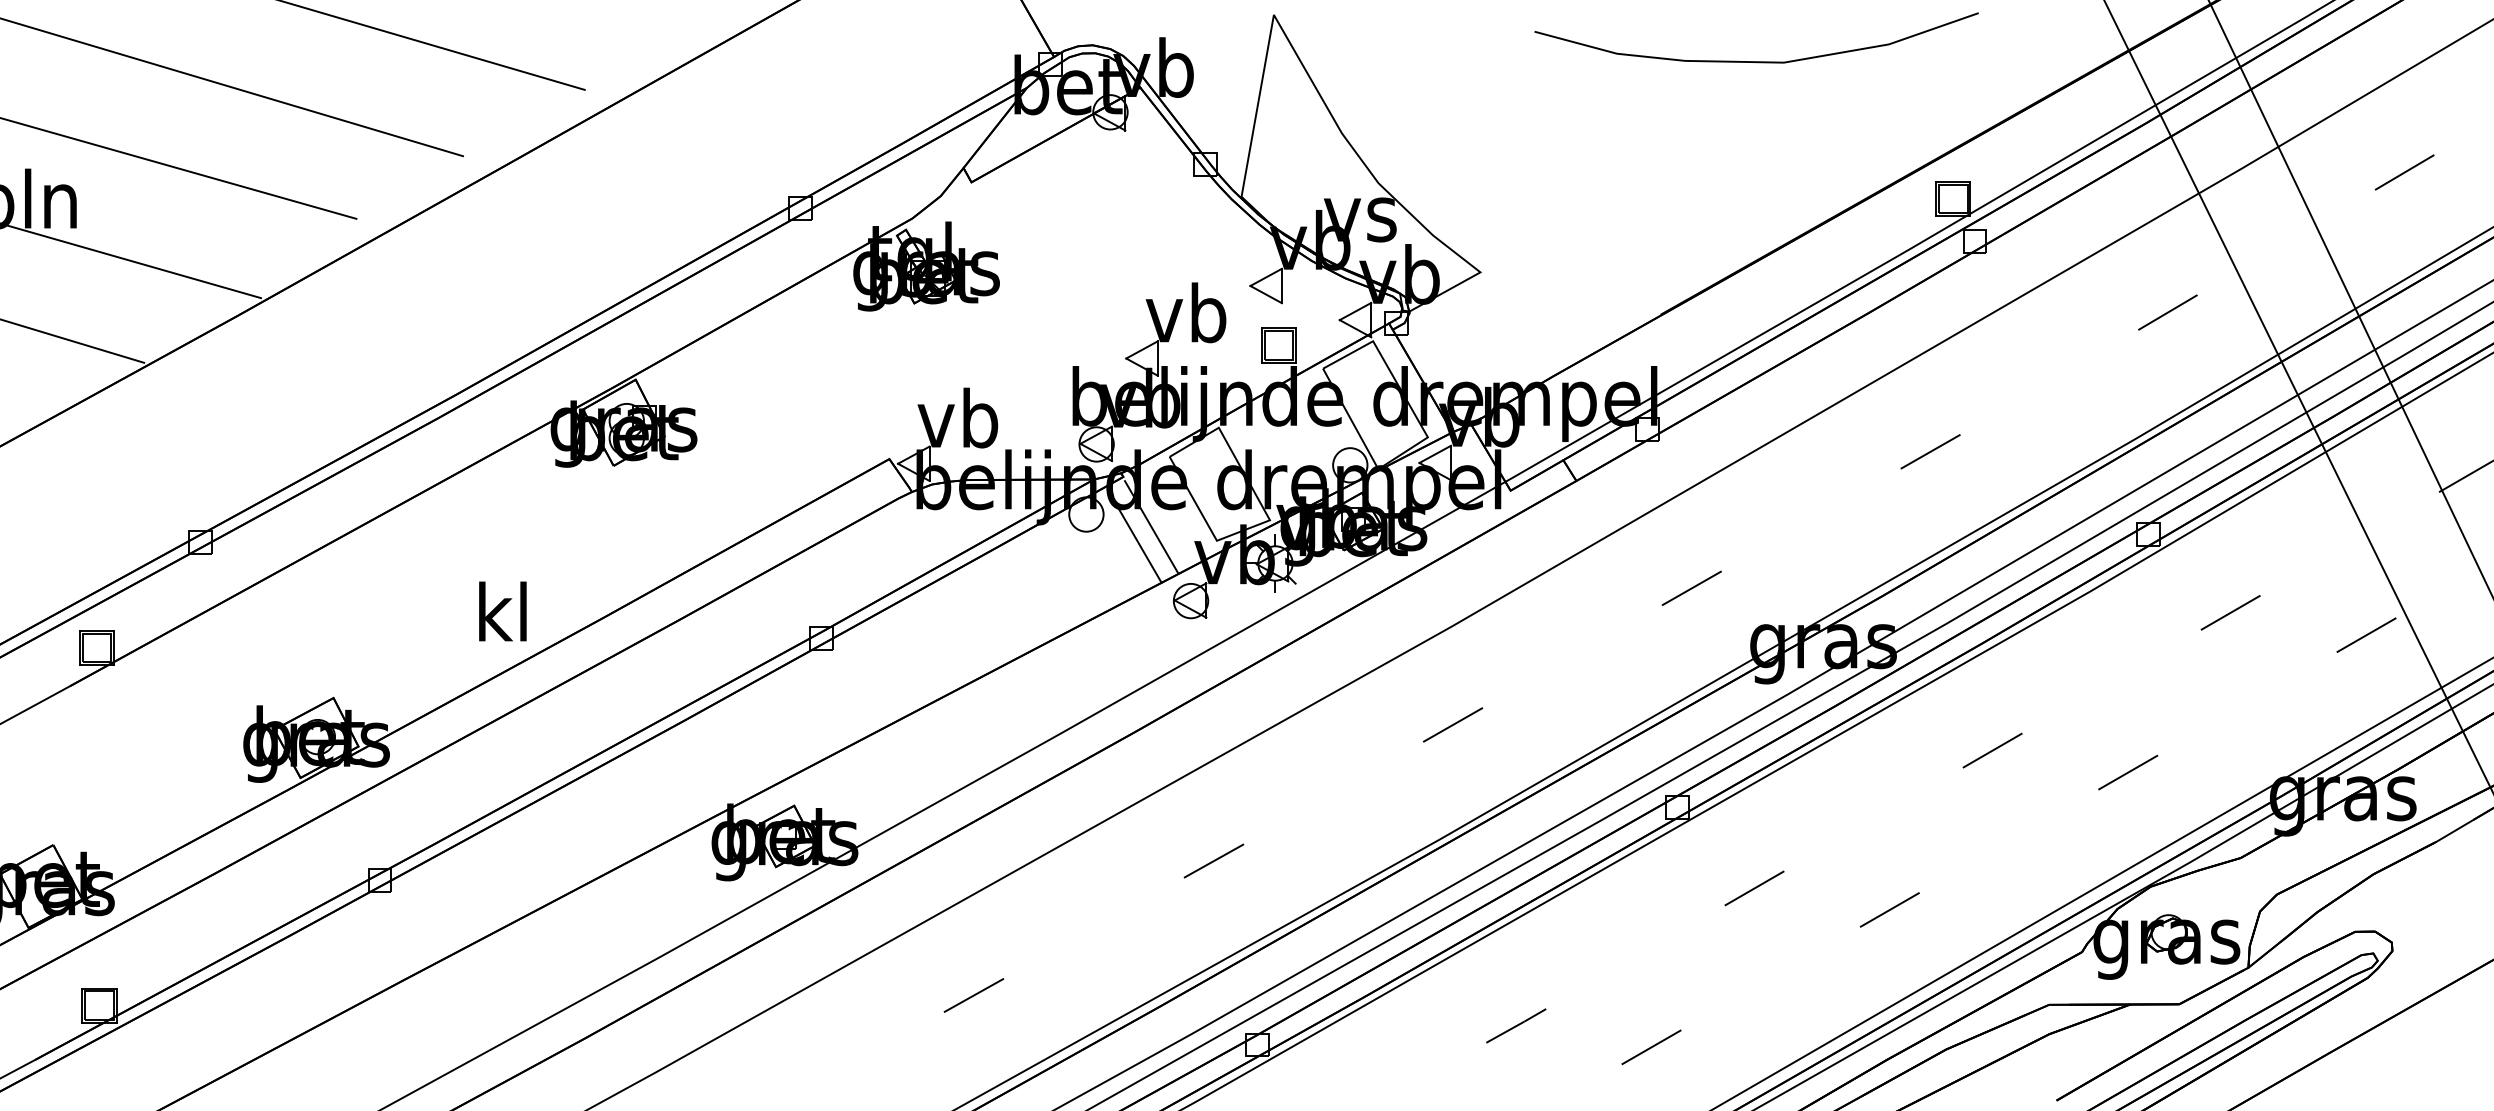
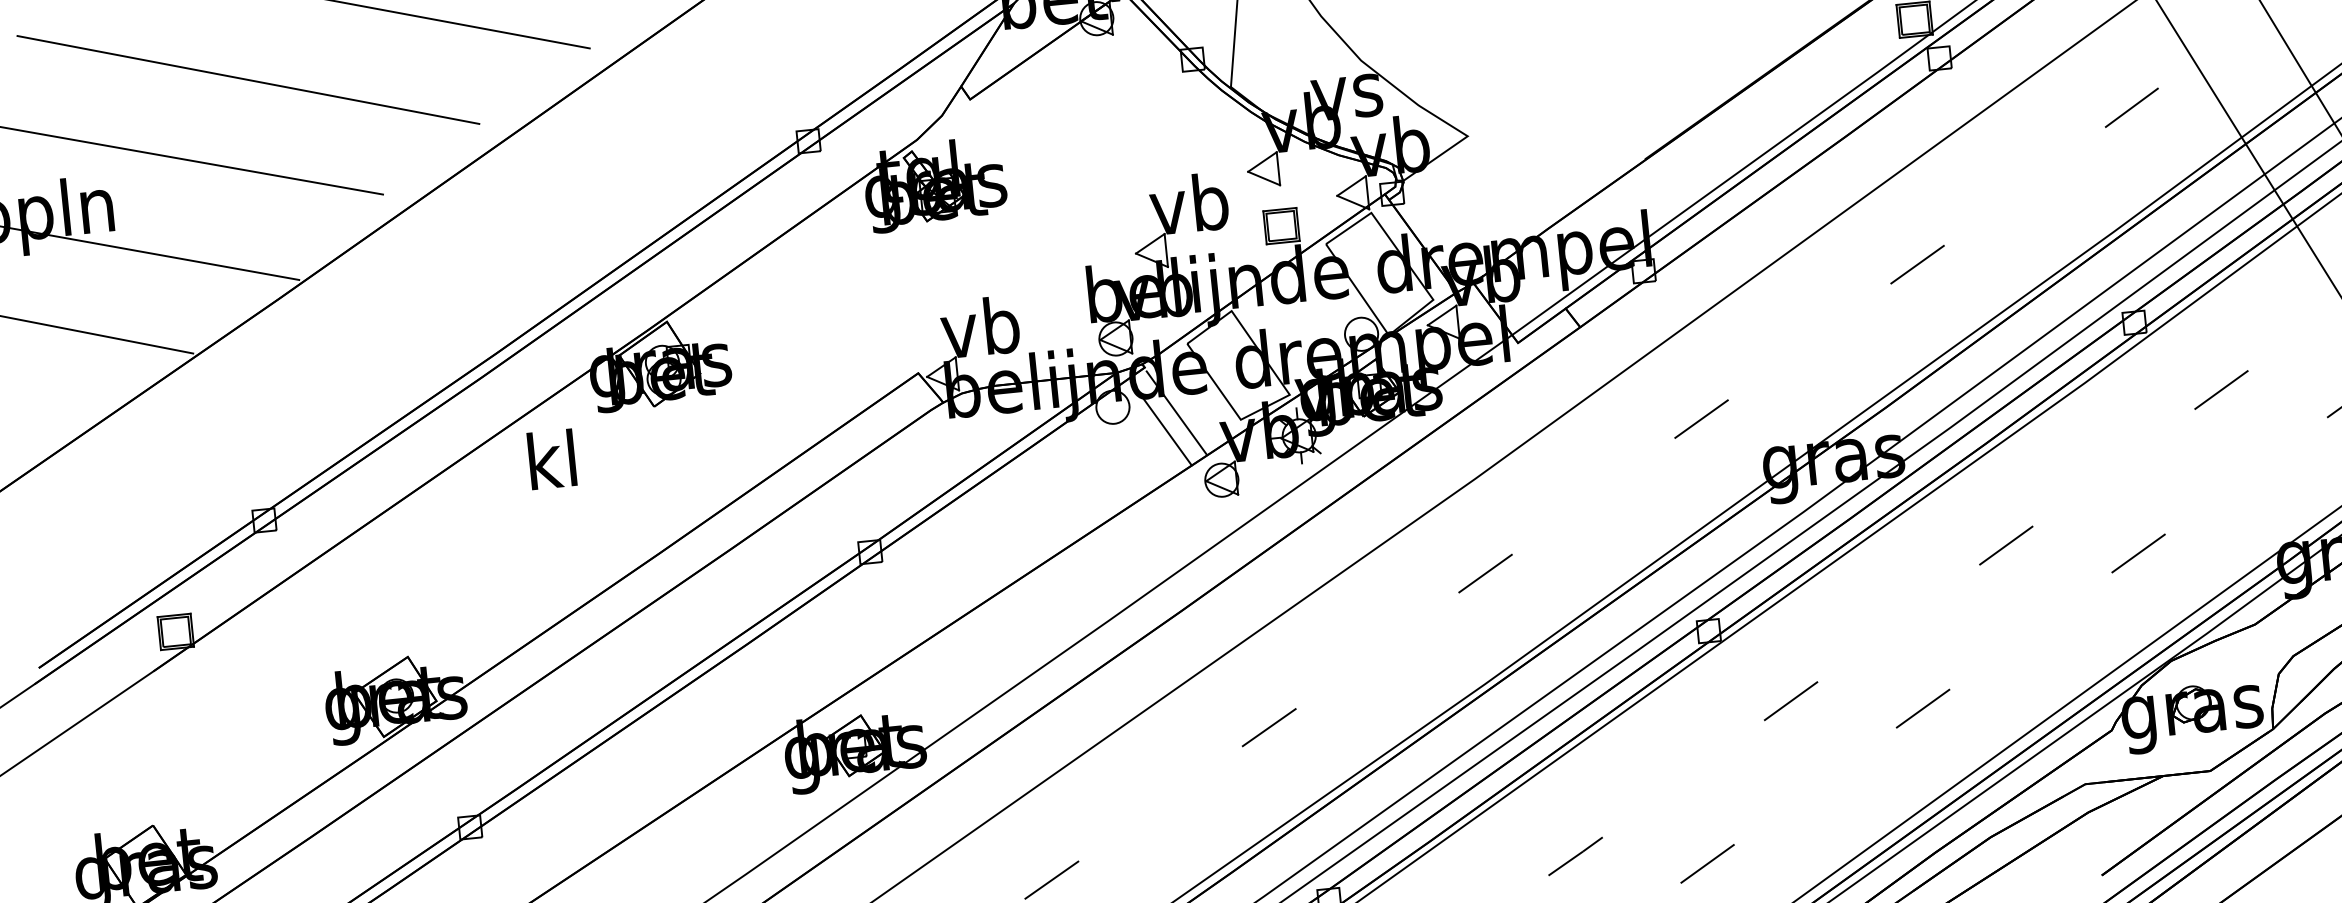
text: (502, 611) -> (551, 459), moved

